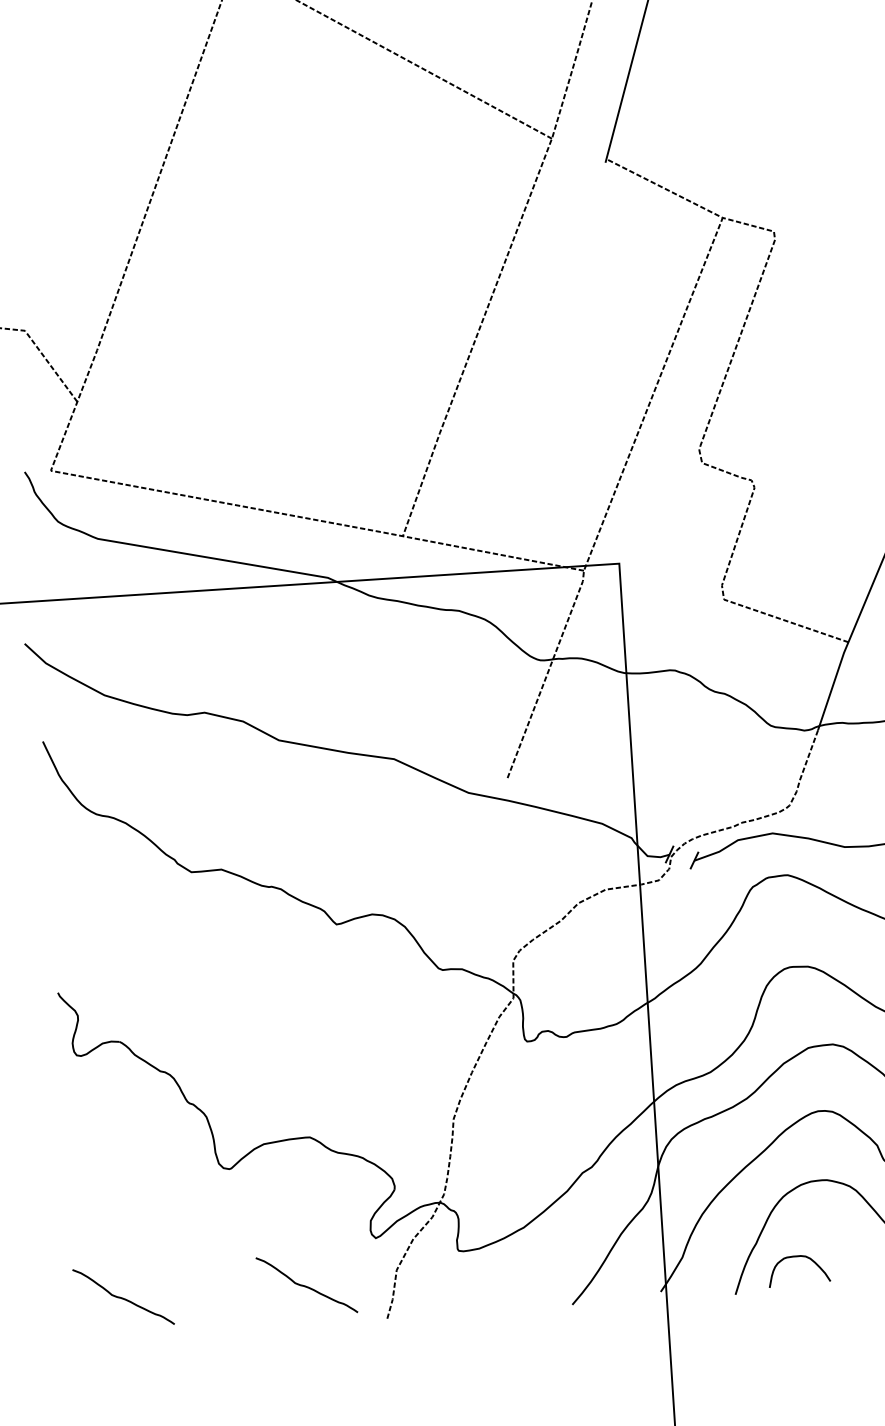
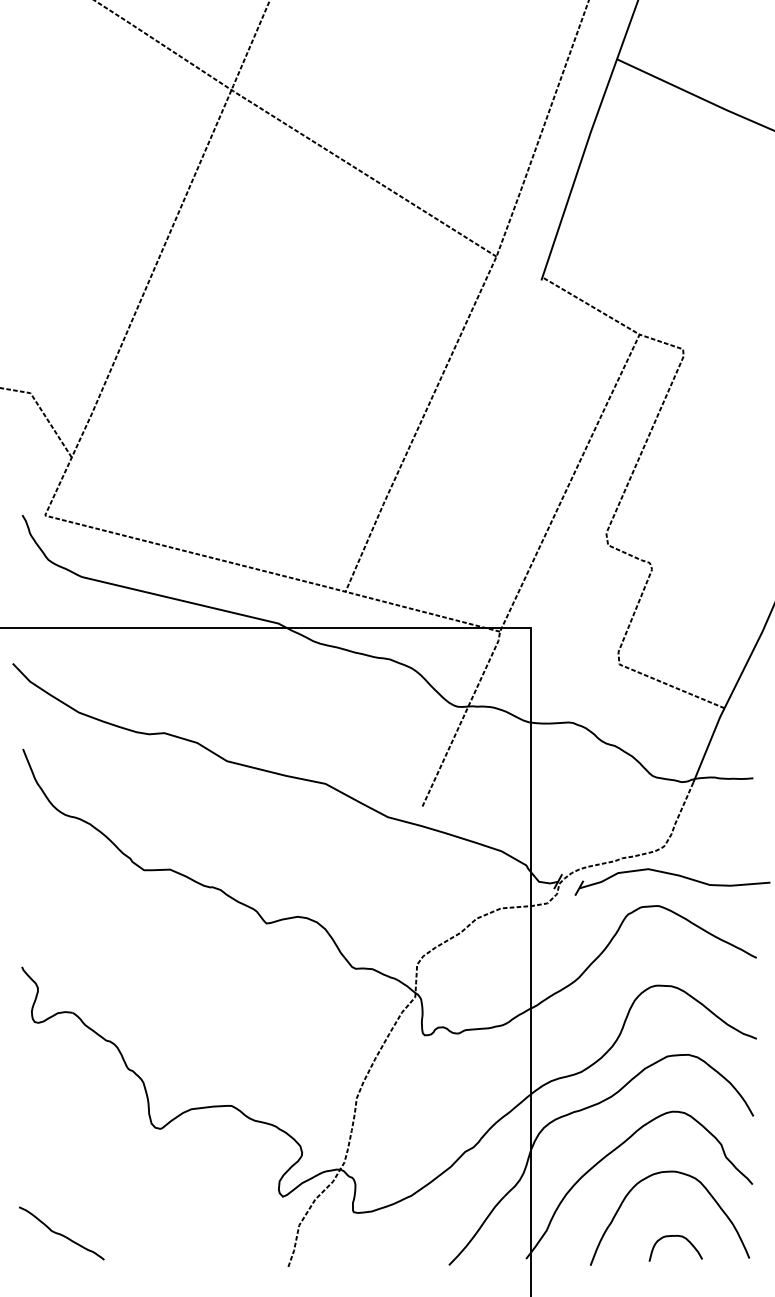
curve: (797, 1256) -> (675, 1236), moved
curve: (305, 1285) -> (219, 1233), removed

